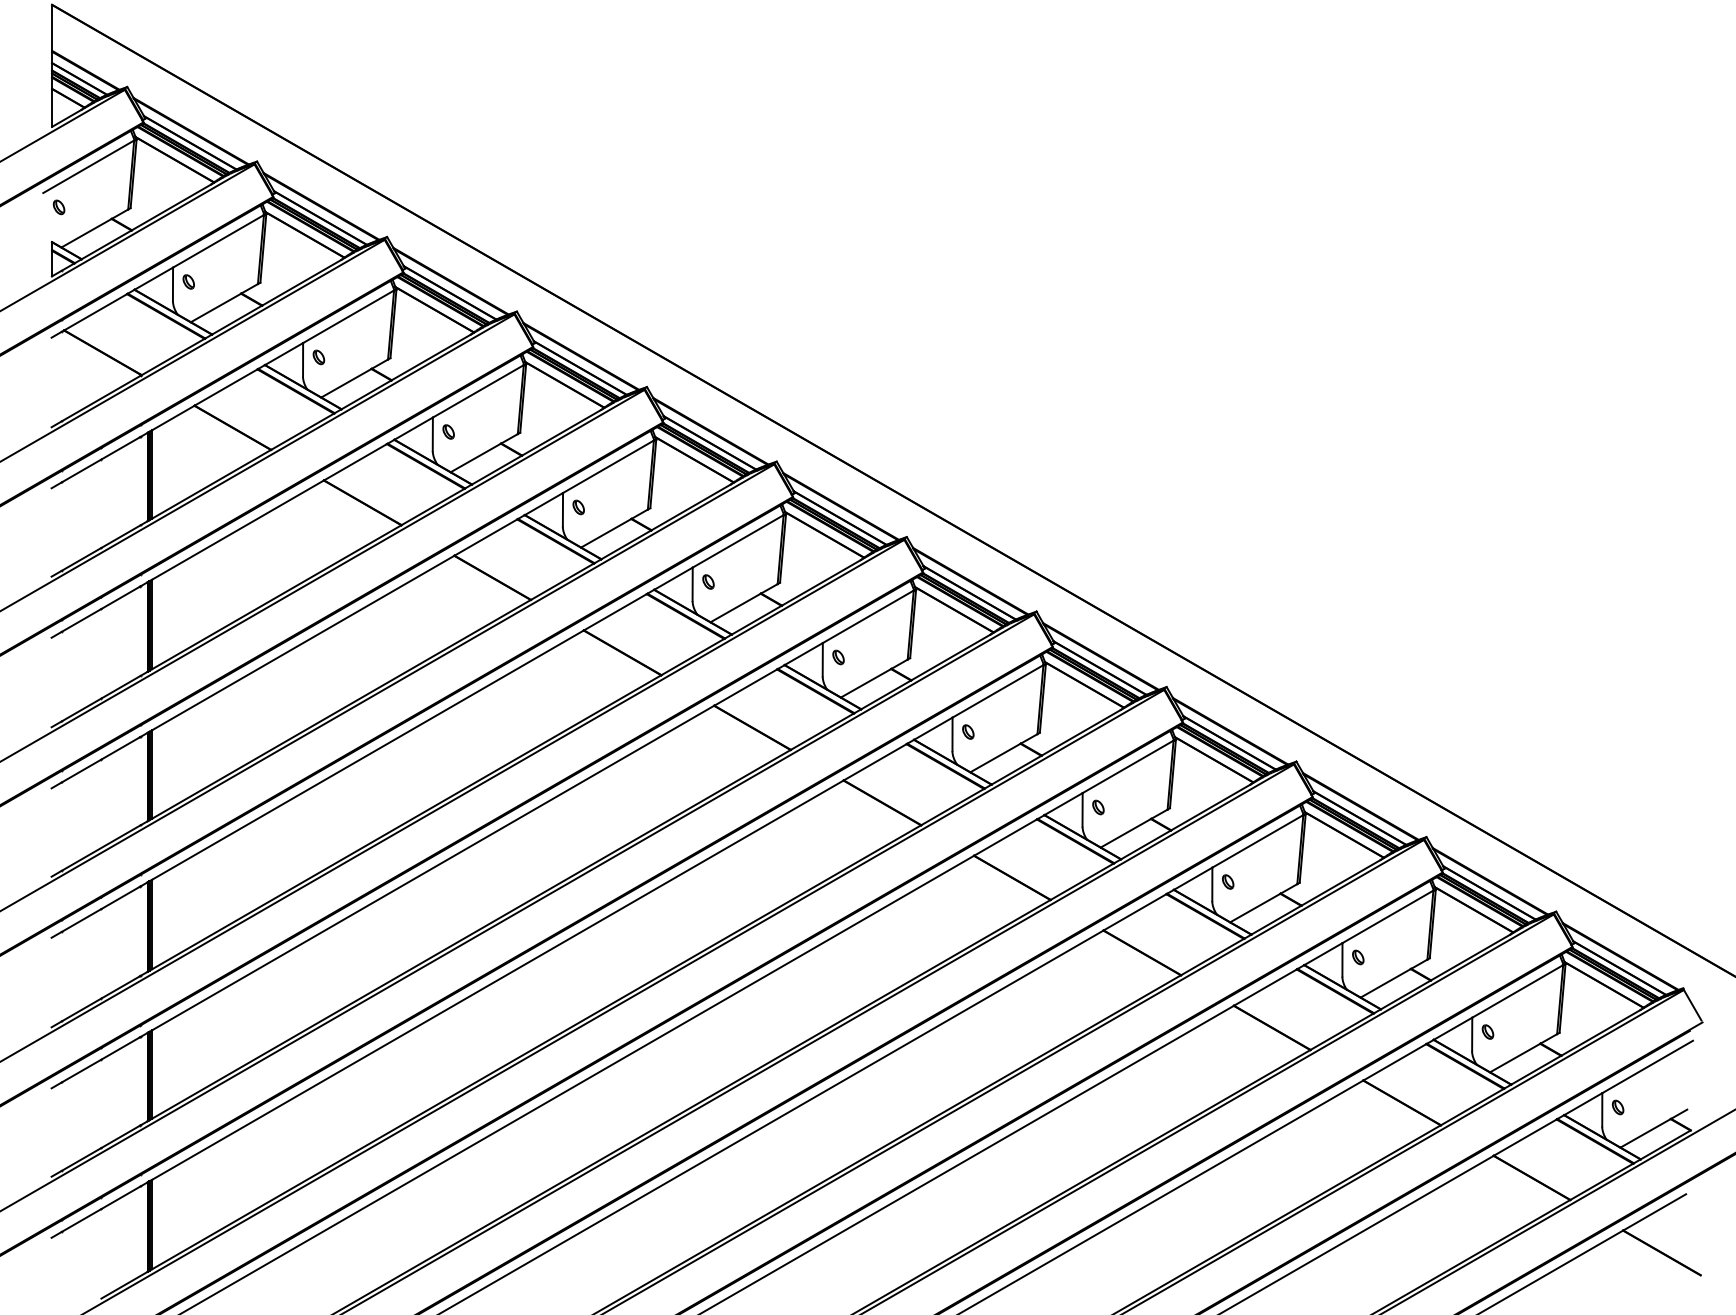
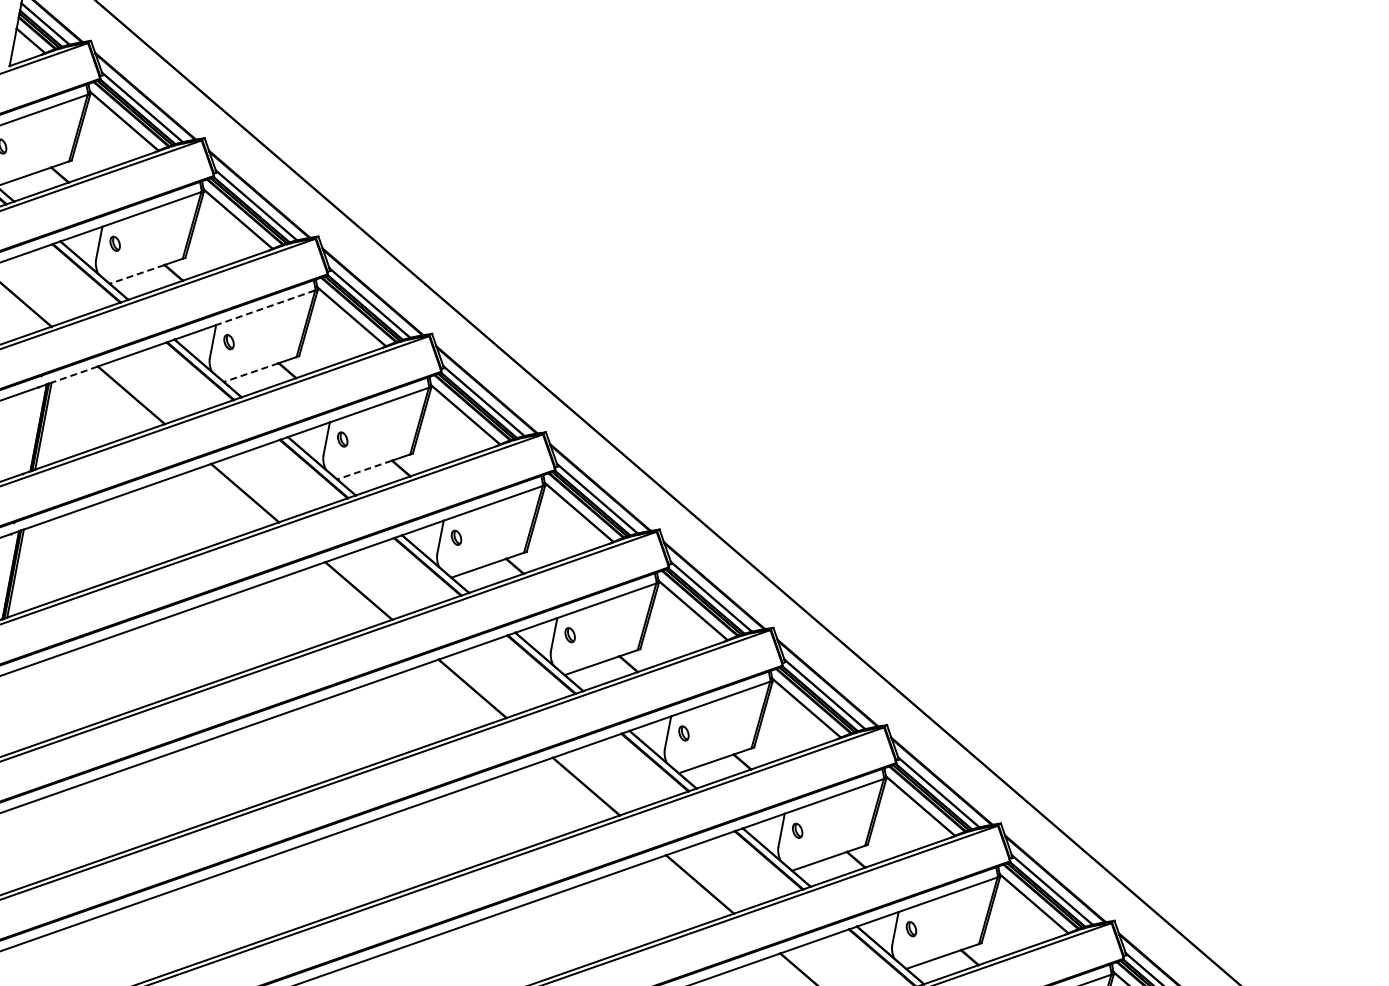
line: (215, 307) -> (136, 273), solid -> dashed
line: (348, 317) -> (265, 308), solid -> dashed
line: (346, 383) -> (251, 372), solid -> dashed
line: (172, 418) -> (73, 374), solid -> dashed
line: (475, 457) -> (364, 469), solid -> dashed

